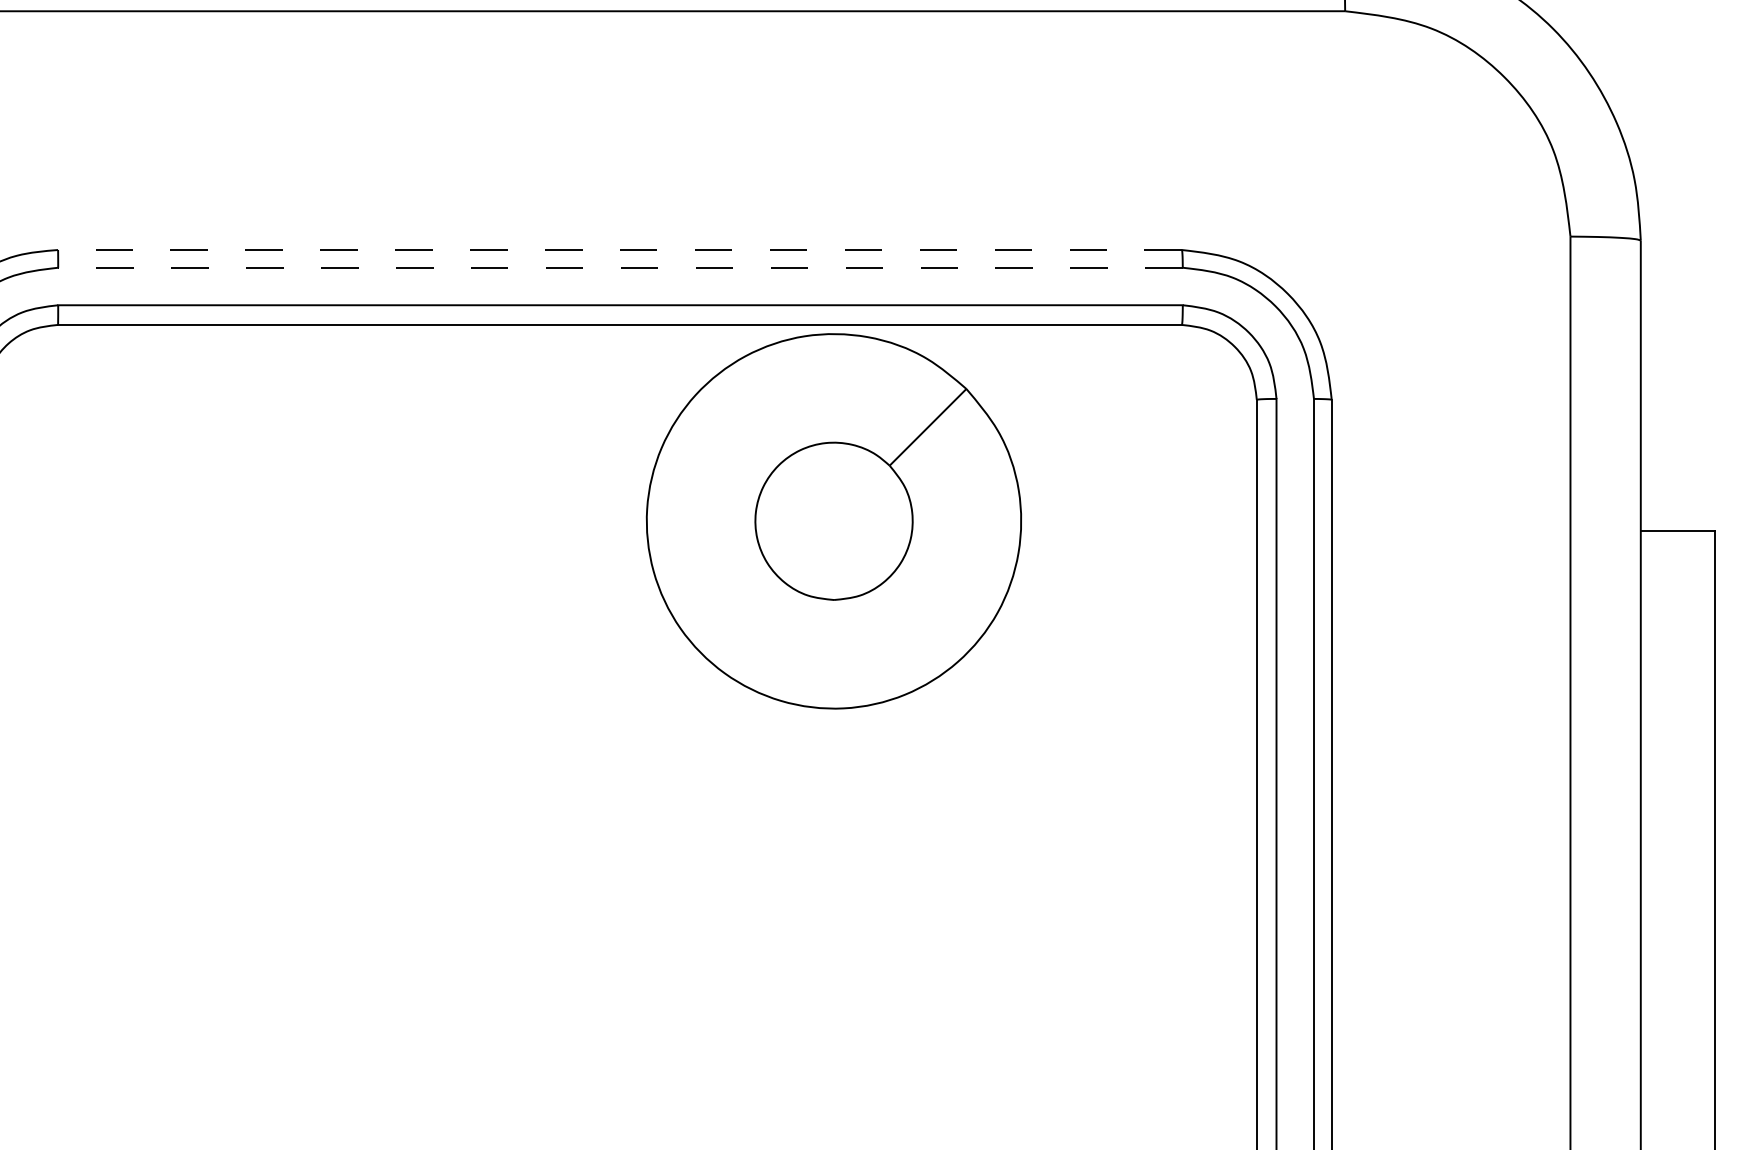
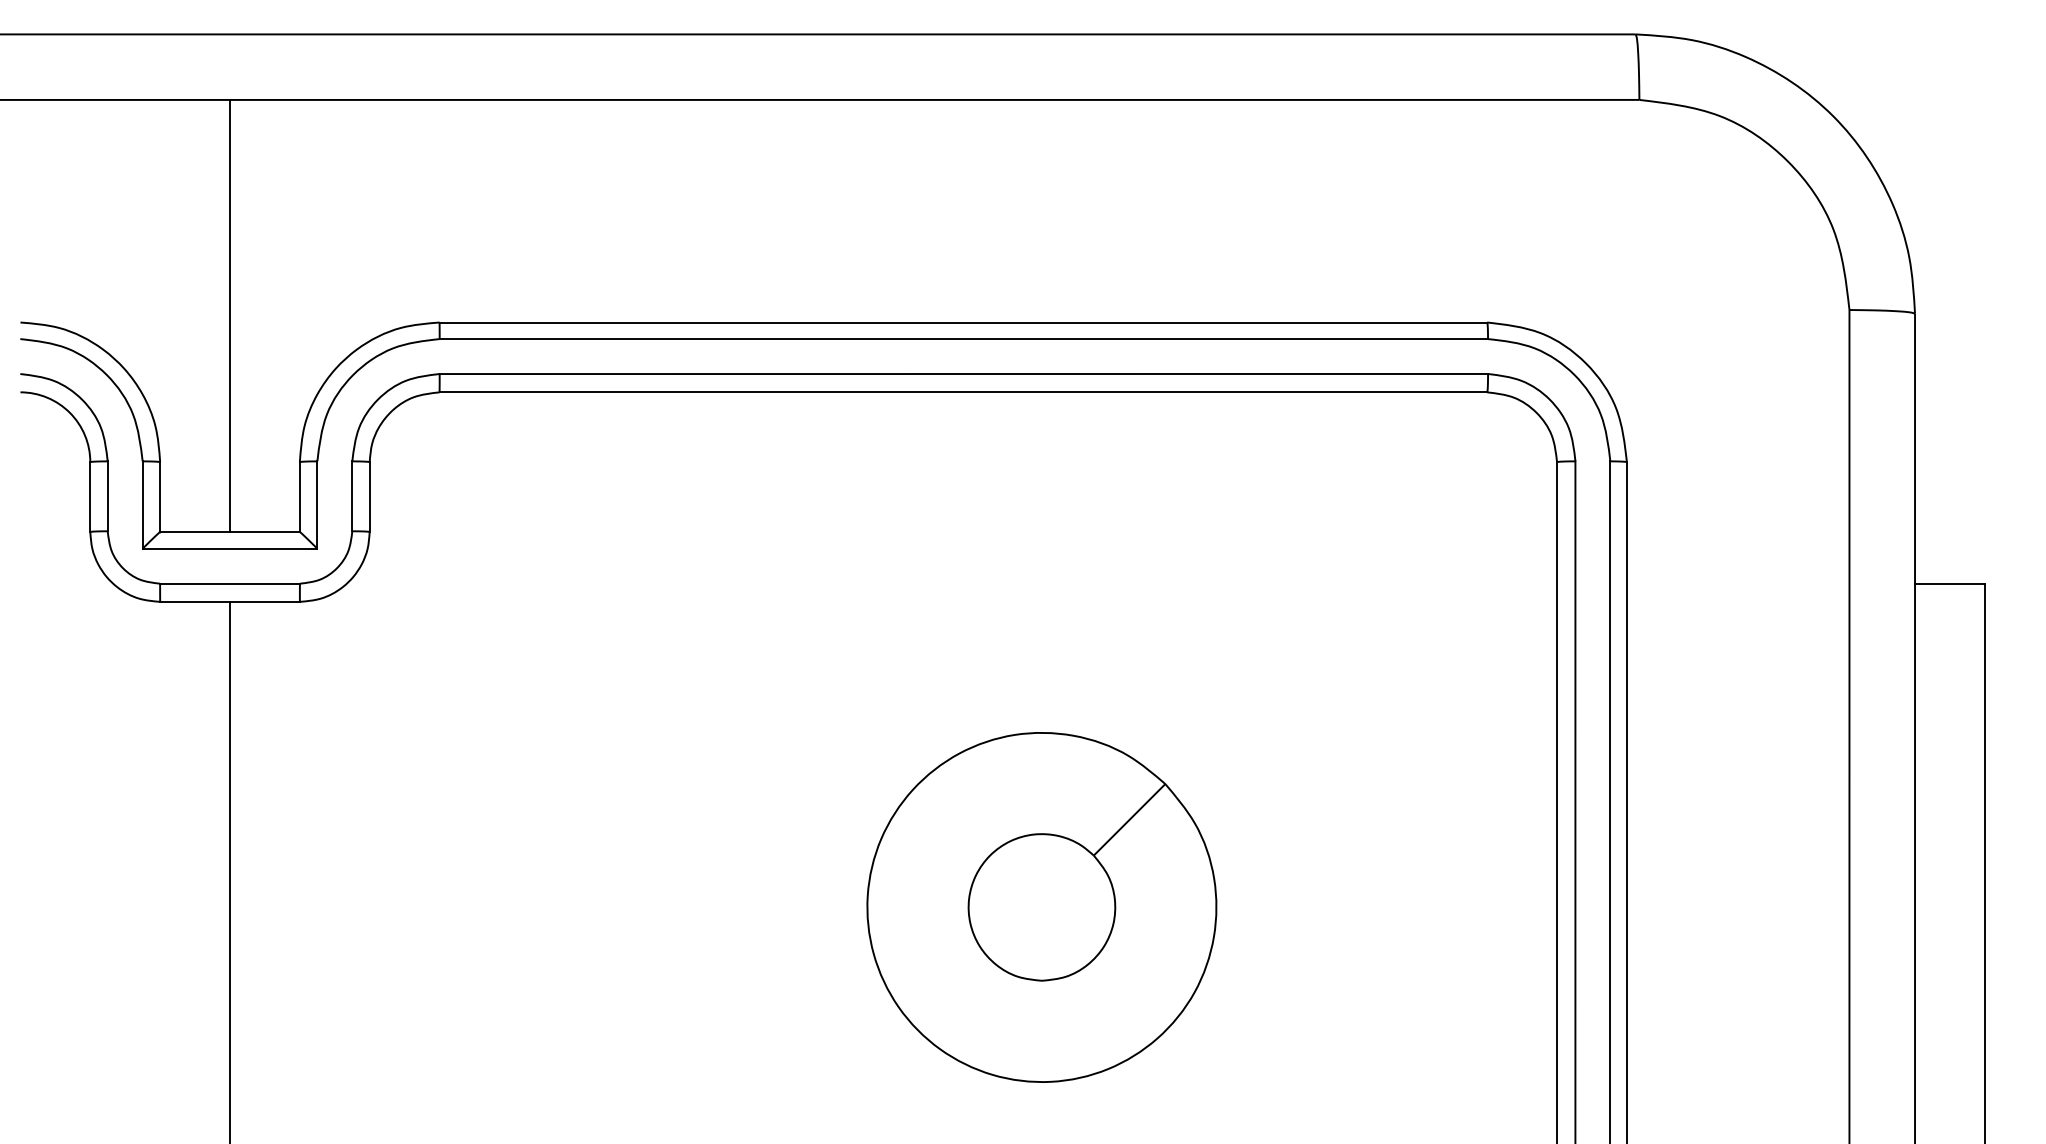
line: (620, 249) -> (963, 322), dashed -> solid
line: (620, 268) -> (963, 339), dashed -> solid
part: (833, 521) -> (1041, 907), moved

